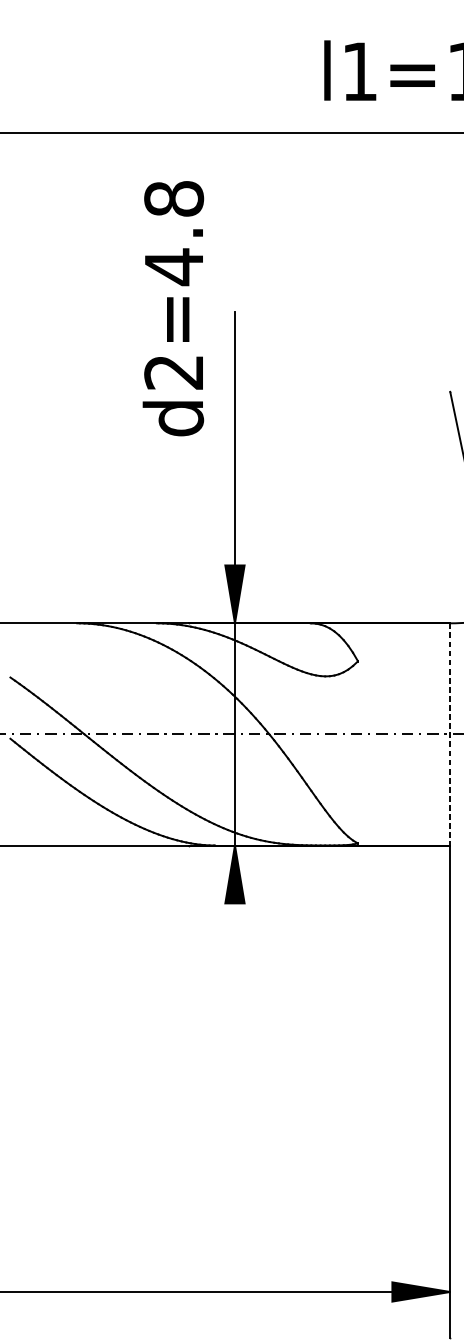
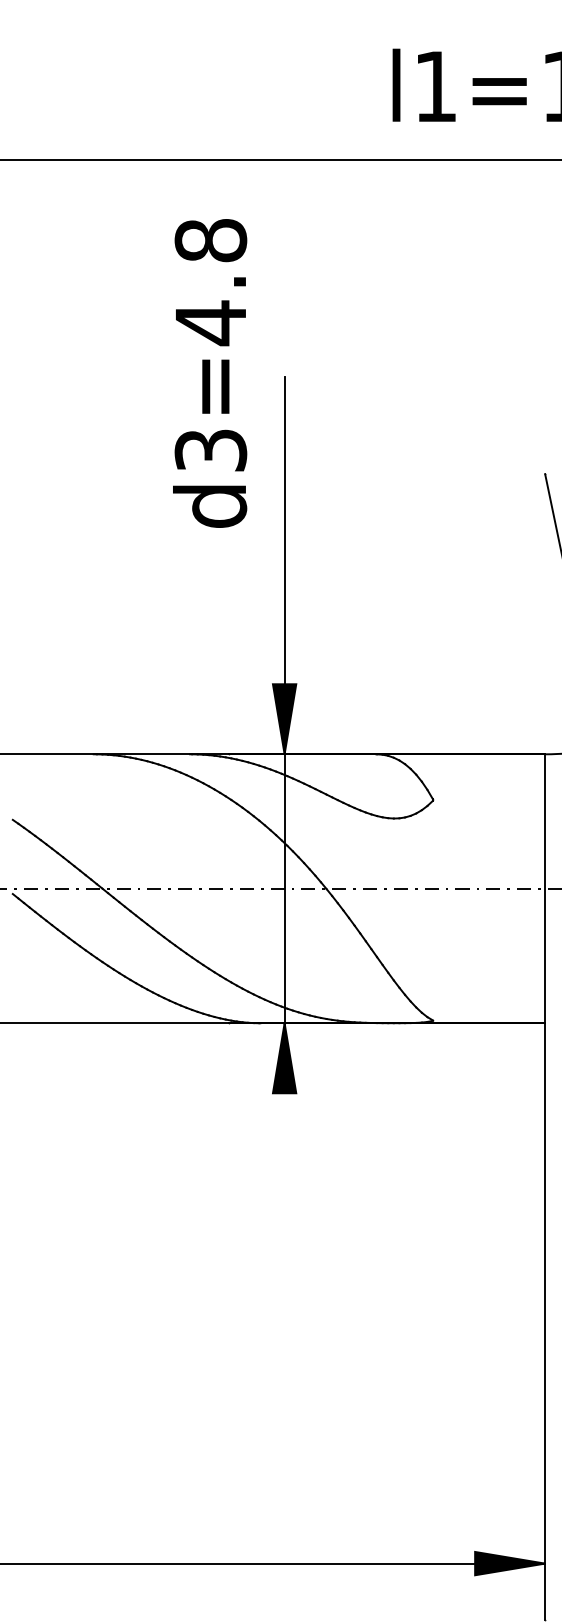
text: (173, 372) -> (210, 450), d2=4.8 -> d3=4.8
line: (450, 735) -> (545, 889), dashed -> solid

